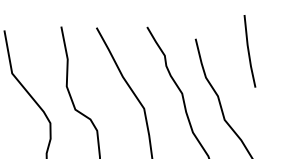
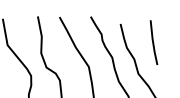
line: (249, 51) -> (153, 42), moved

